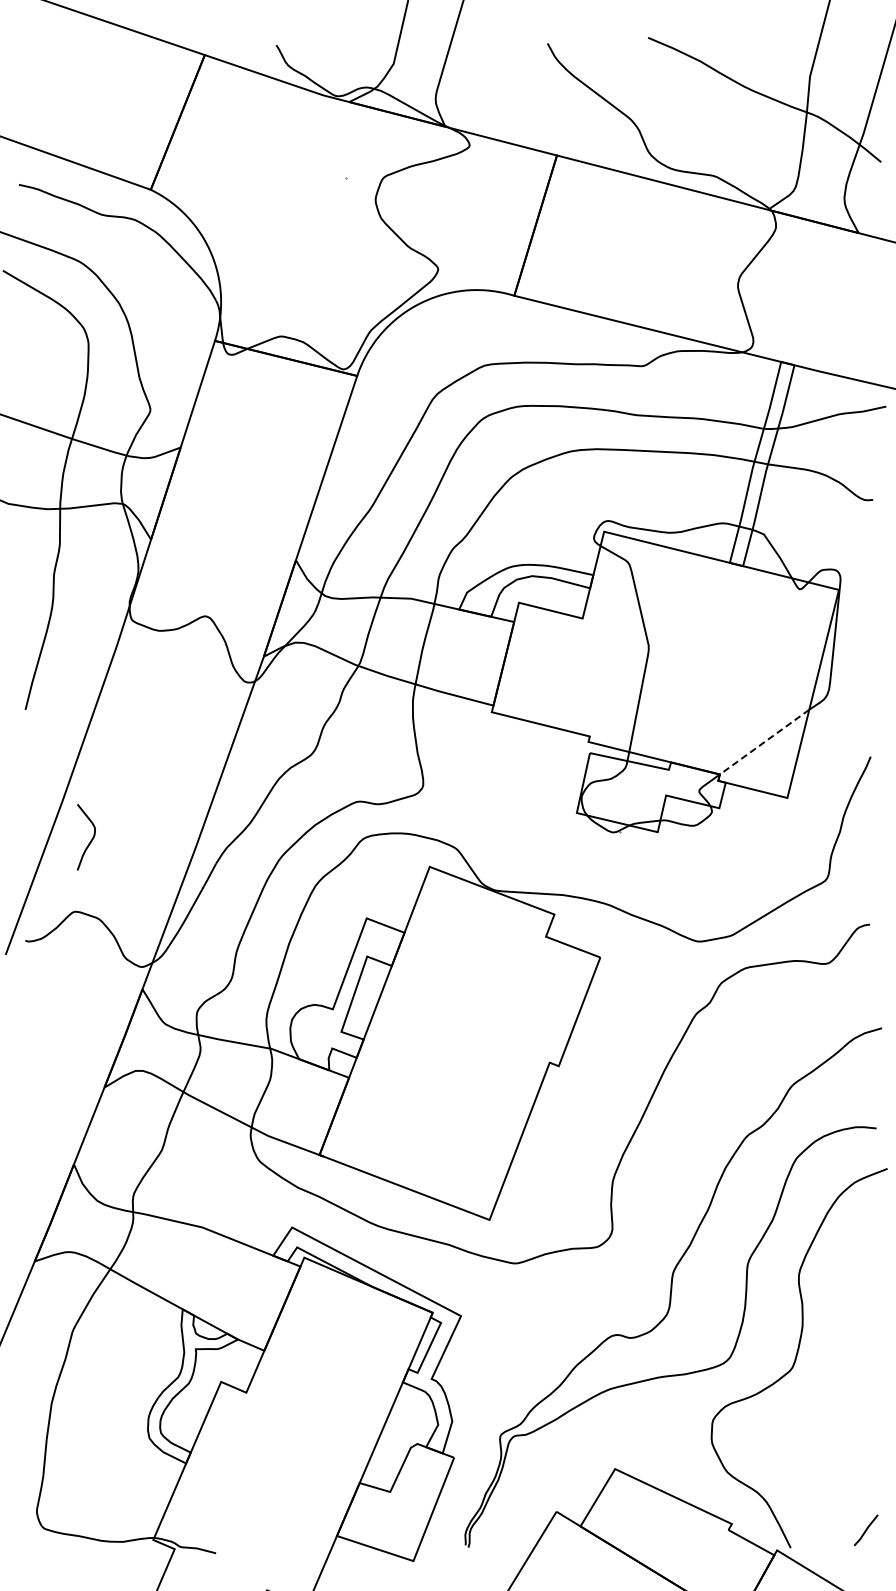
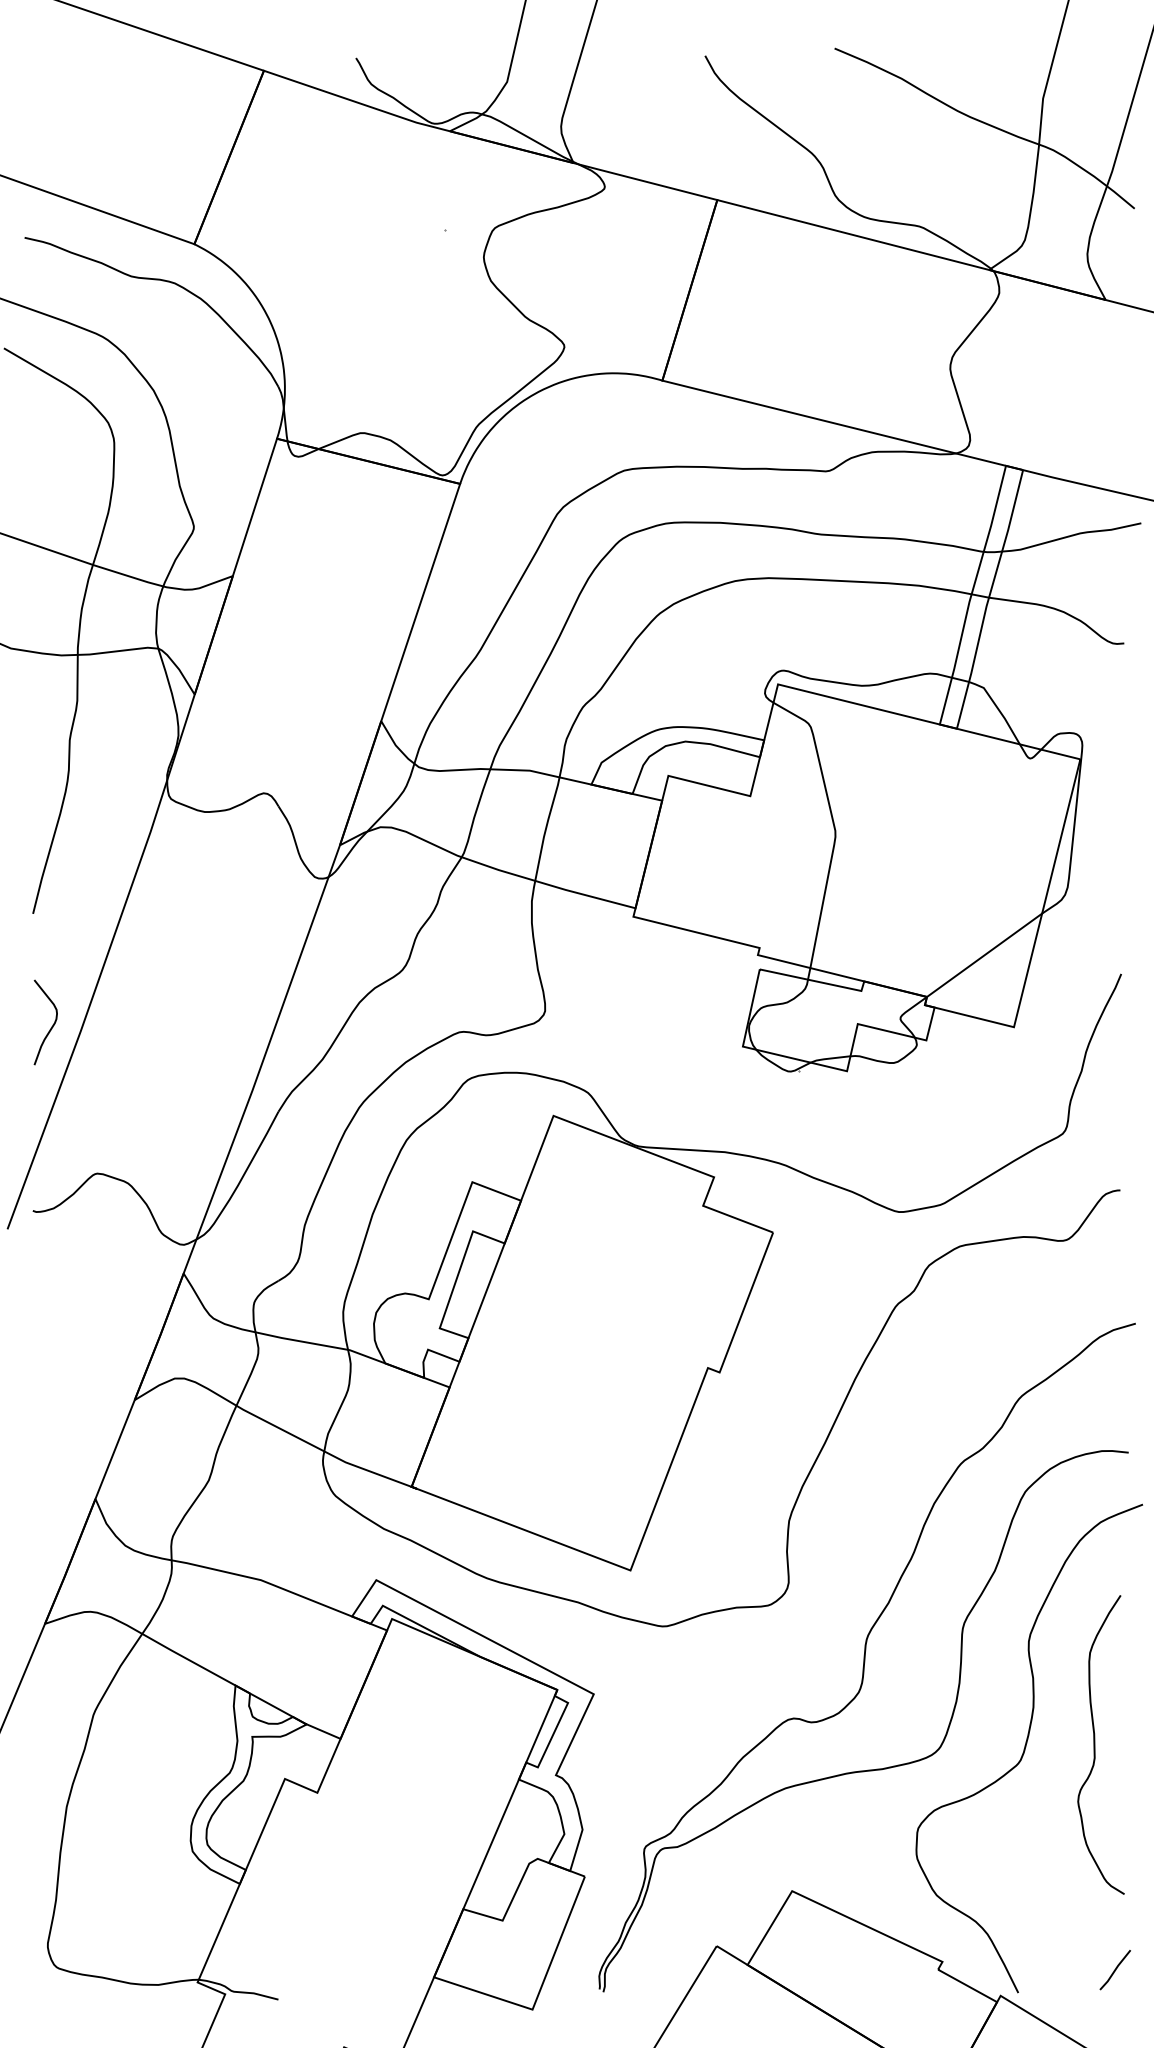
line: (764, 742) -> (984, 955), dashed -> solid
curve: (90, 840) -> (51, 1026), moved
curve: (850, 1355) -> (1095, 1744), added

